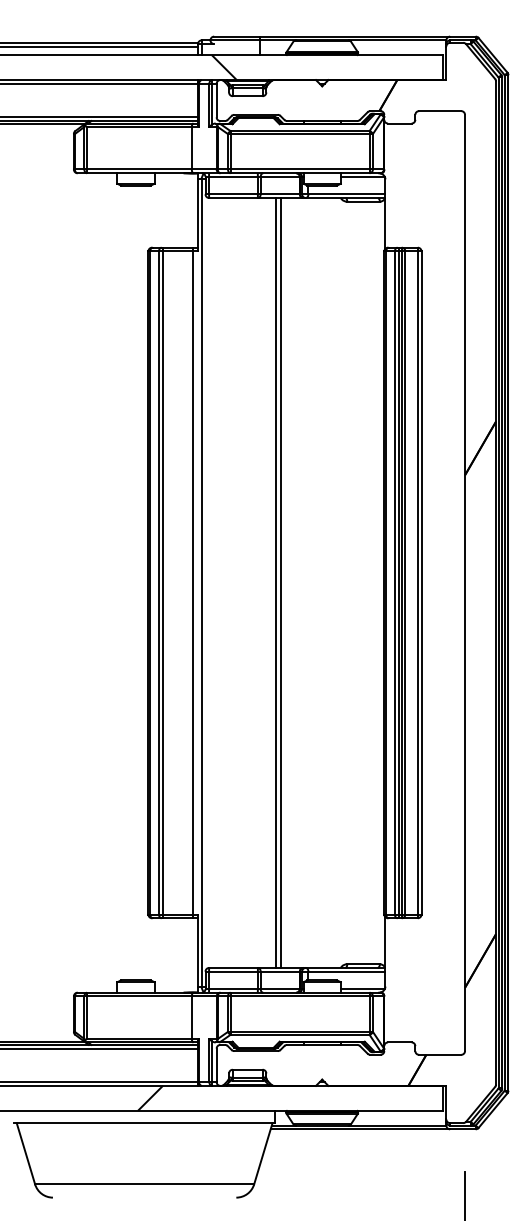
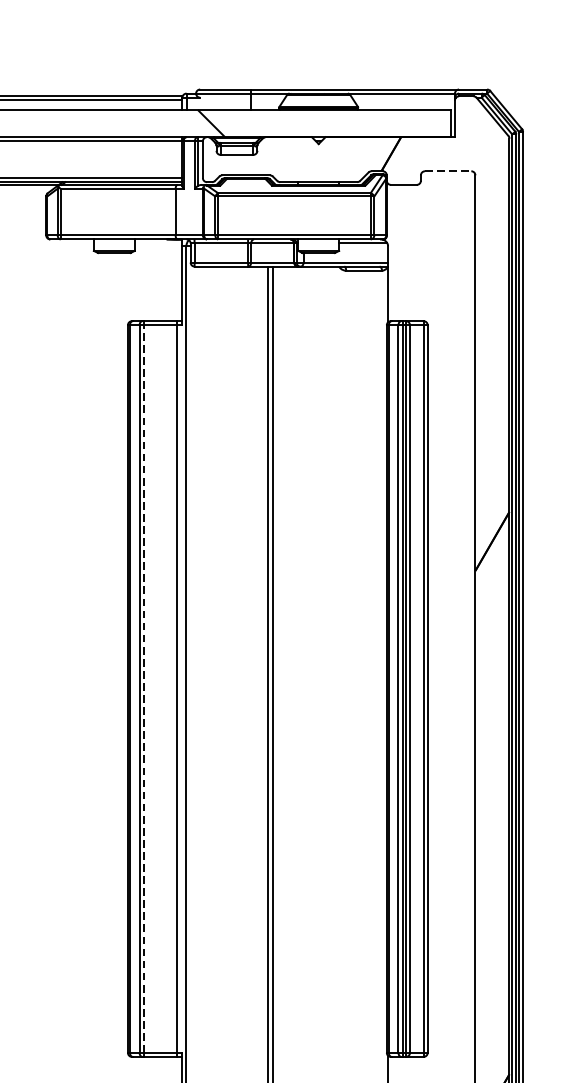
line: (440, 111) -> (448, 171), solid -> dashed
line: (163, 582) -> (144, 688), solid -> dashed

